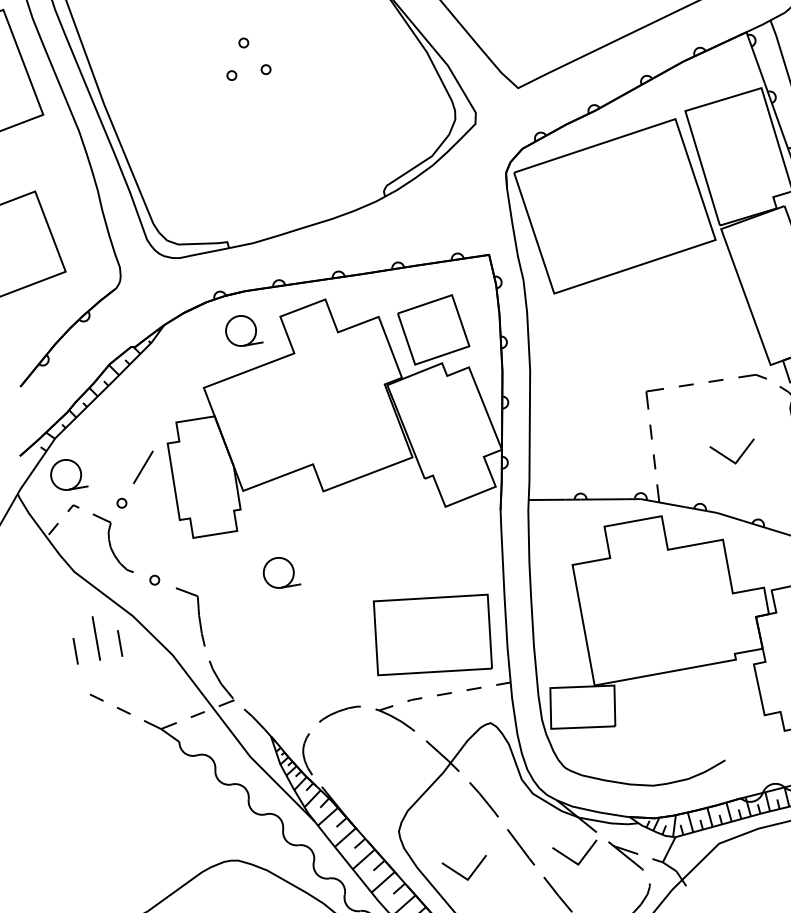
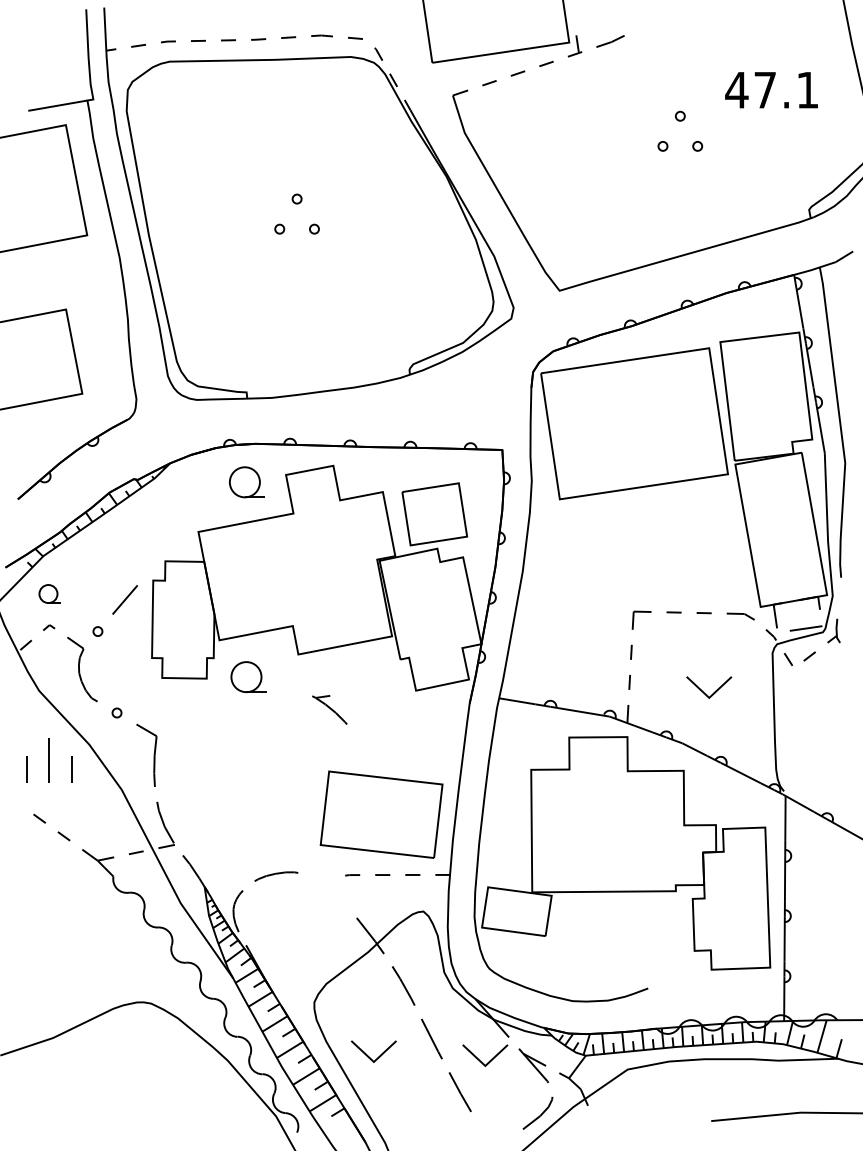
part: (67, 474) -> (49, 593), size x0.6
part: (280, 572) -> (248, 677), moved
part: (394, 719) -> (329, 709), moved

